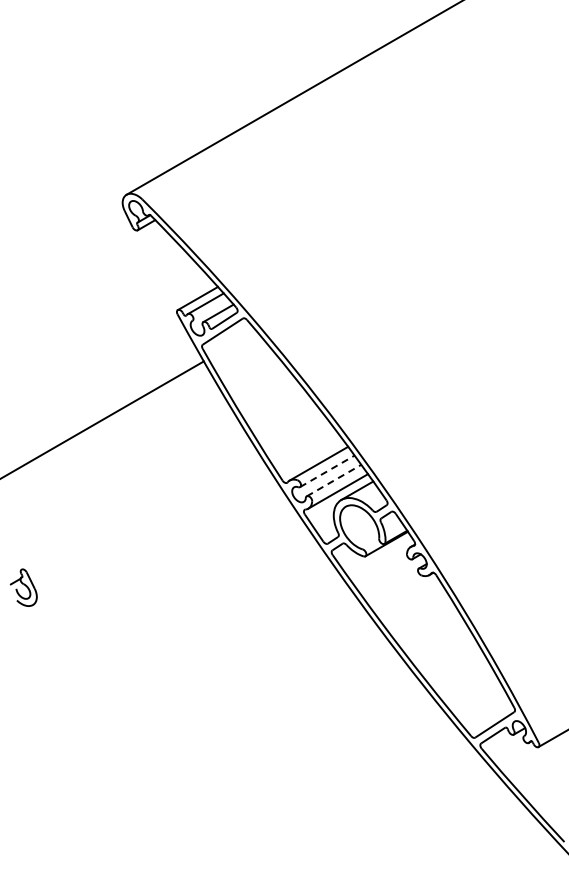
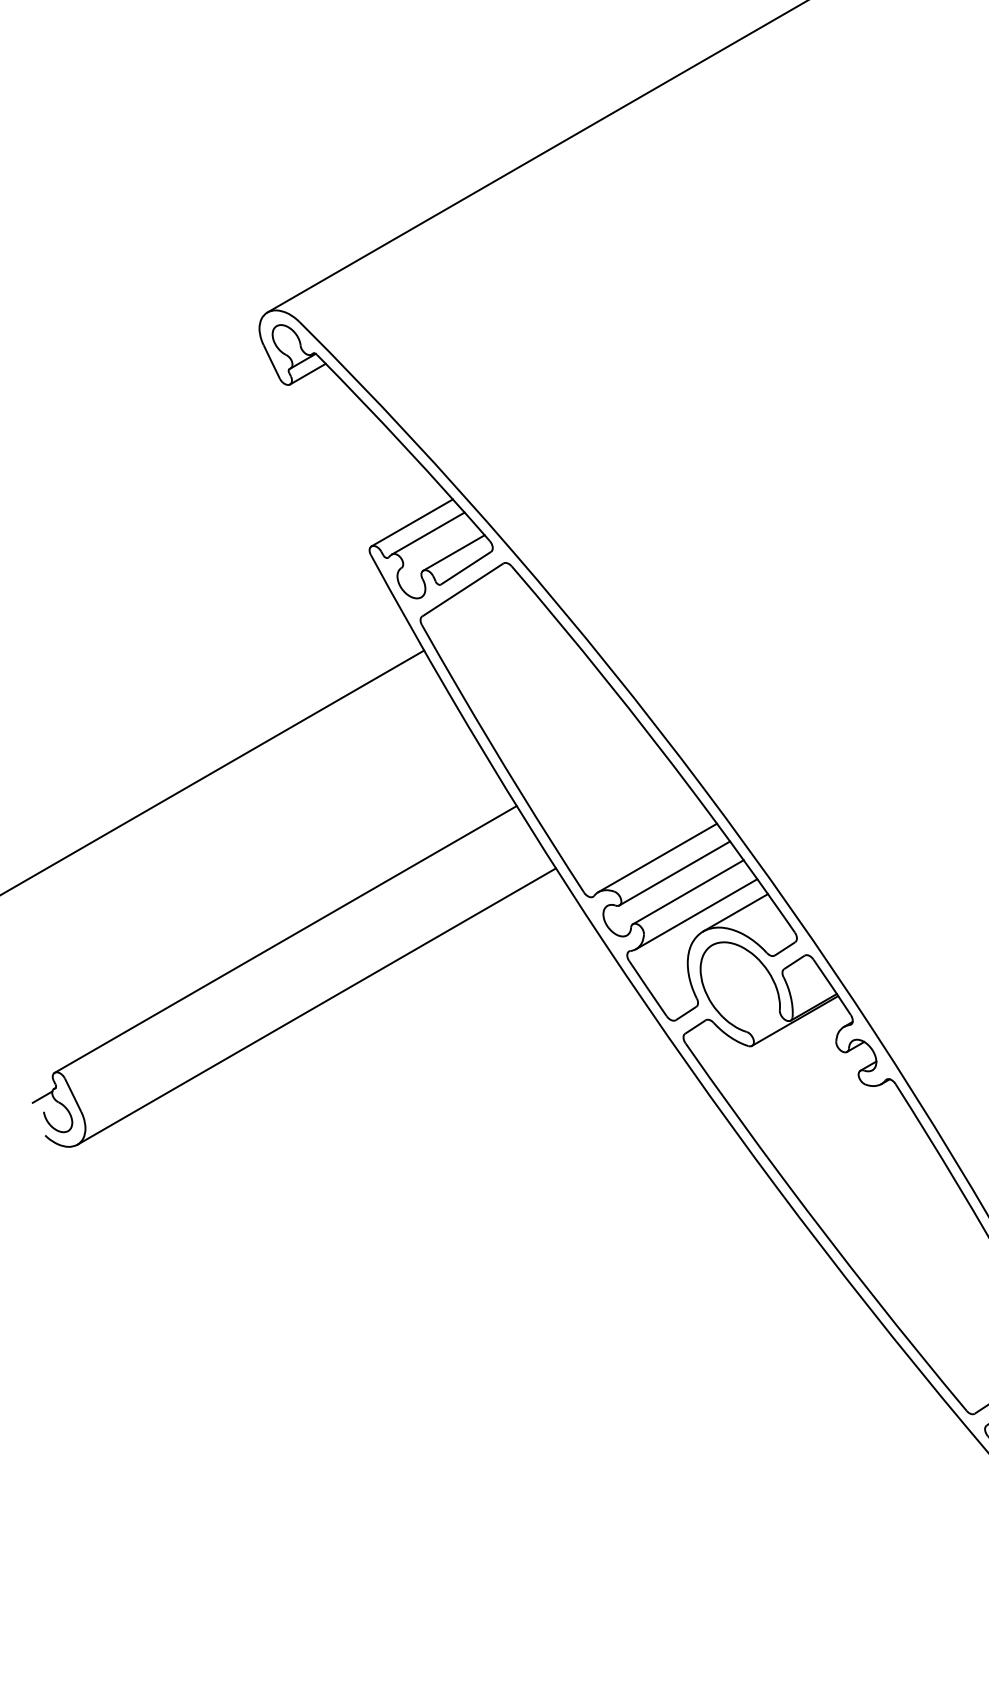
line: (327, 471) -> (675, 873), dashed -> solid
line: (334, 480) -> (689, 892), dashed -> solid
line: (135, 503) -> (285, 938), added
line: (150, 536) -> (315, 1005), added

